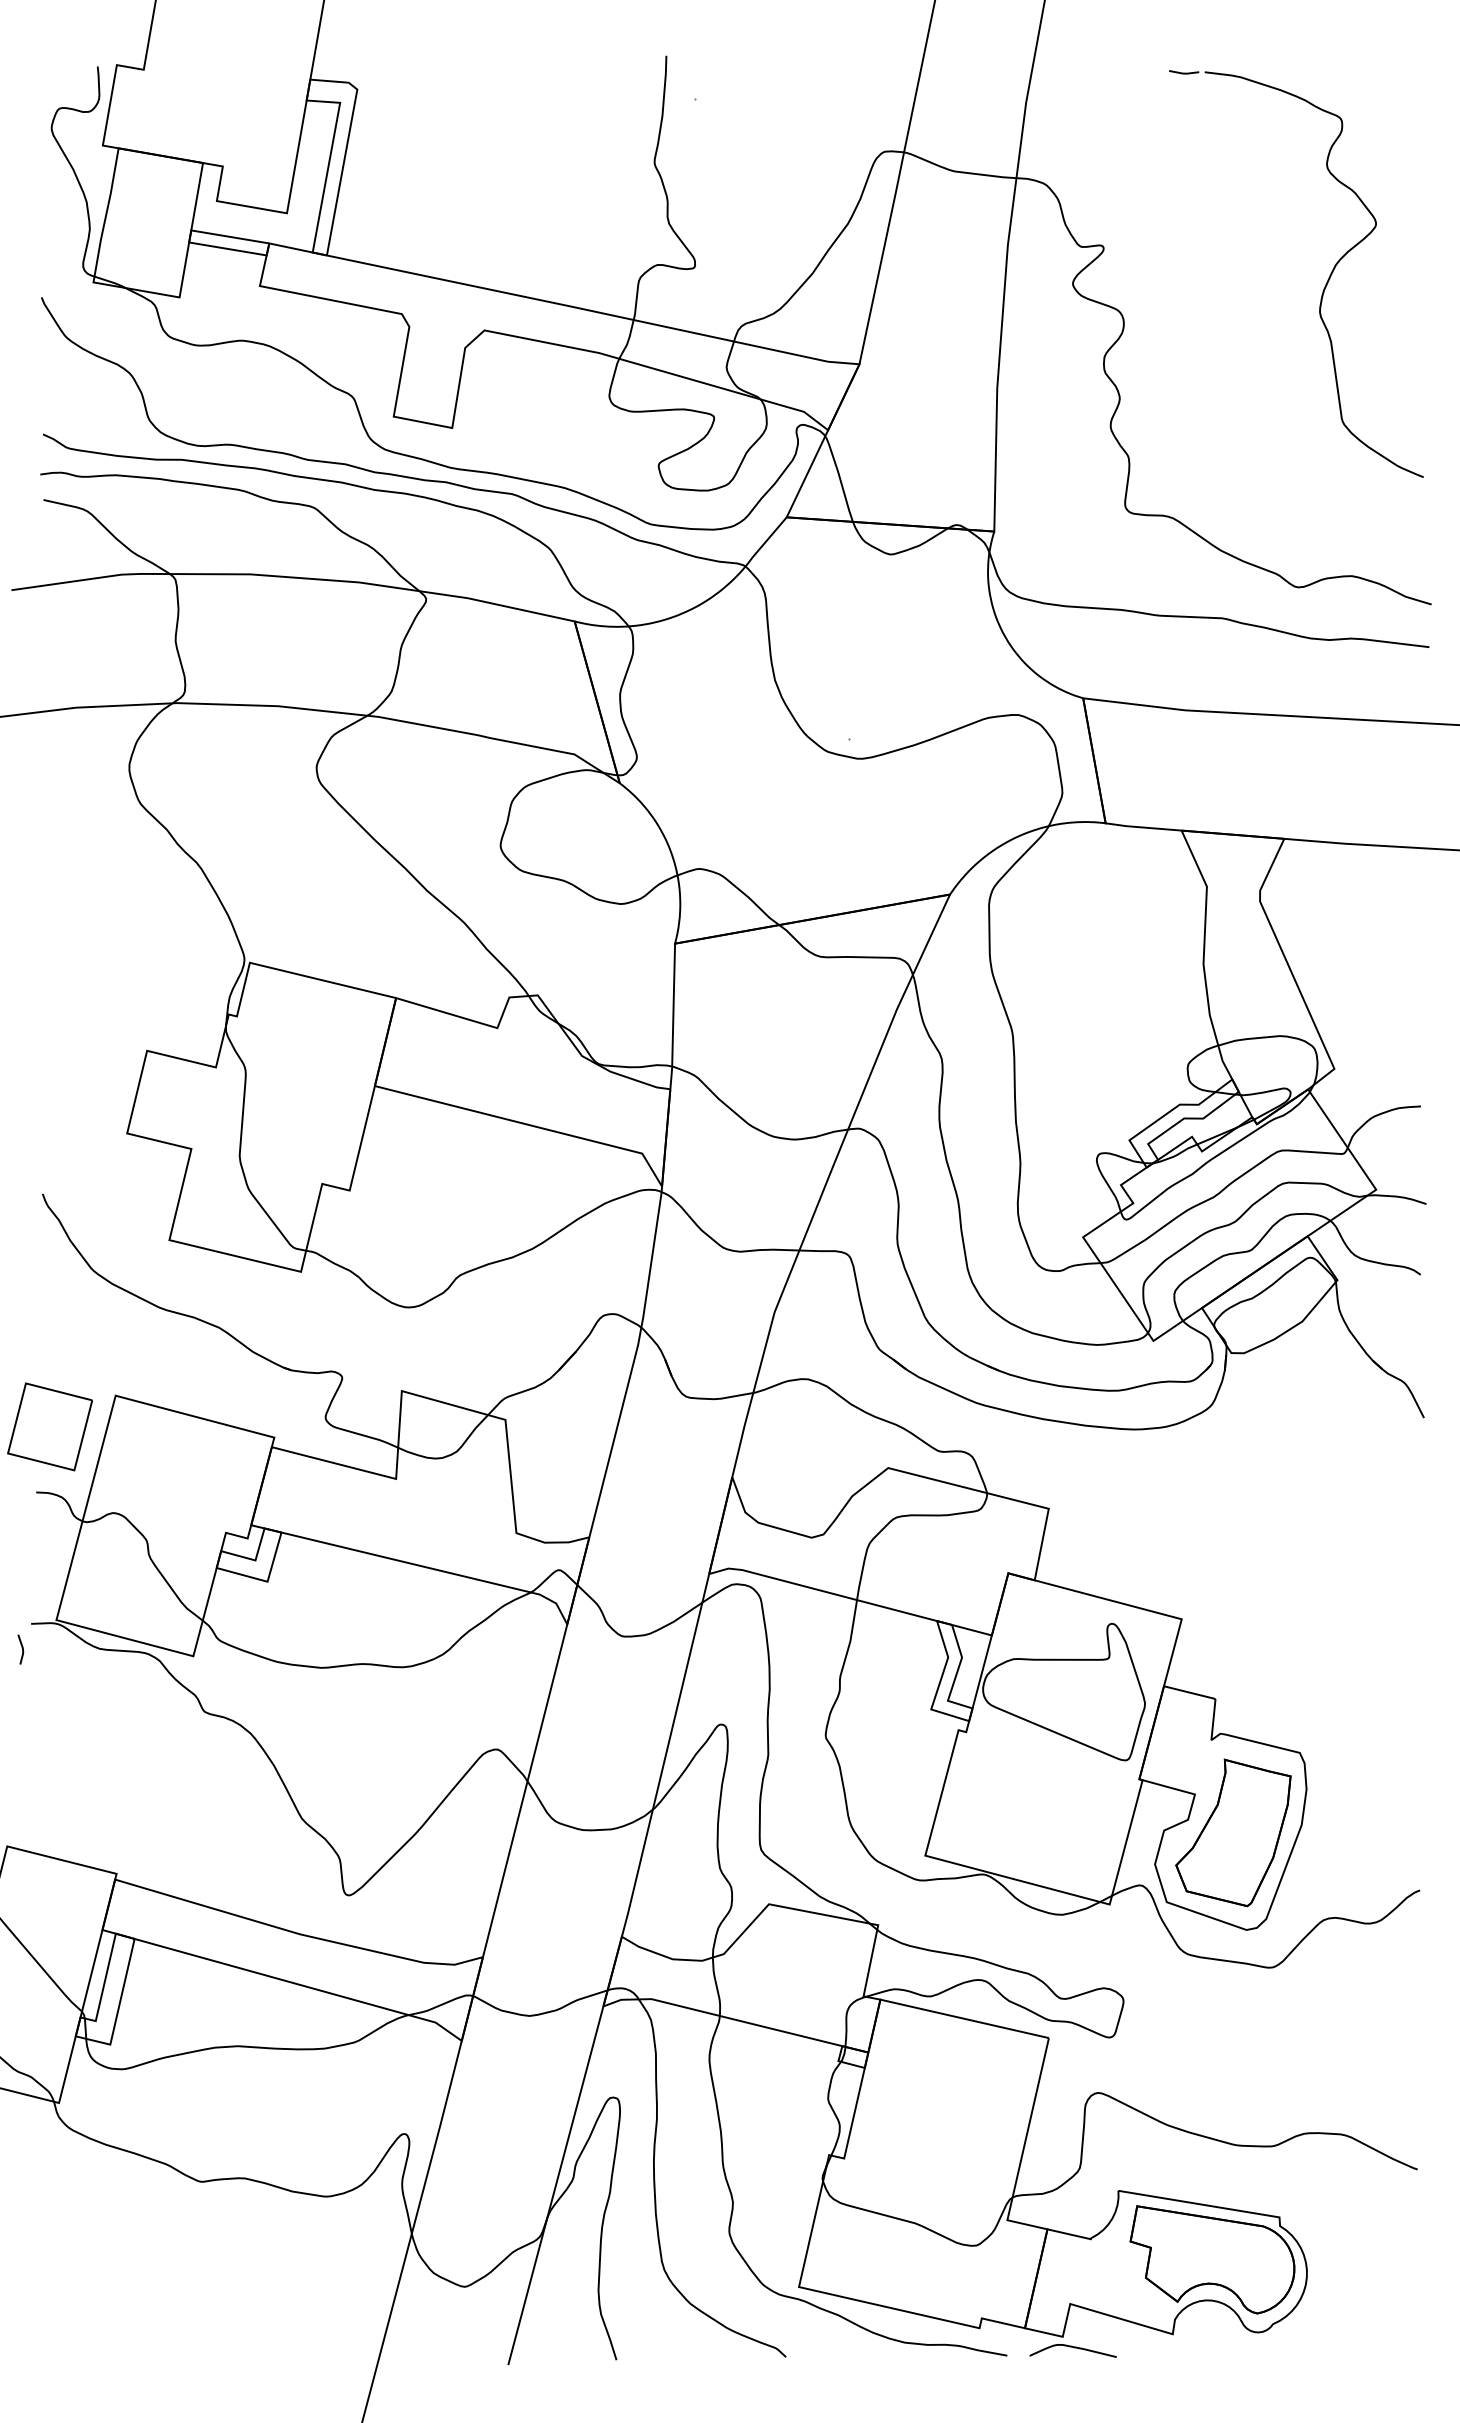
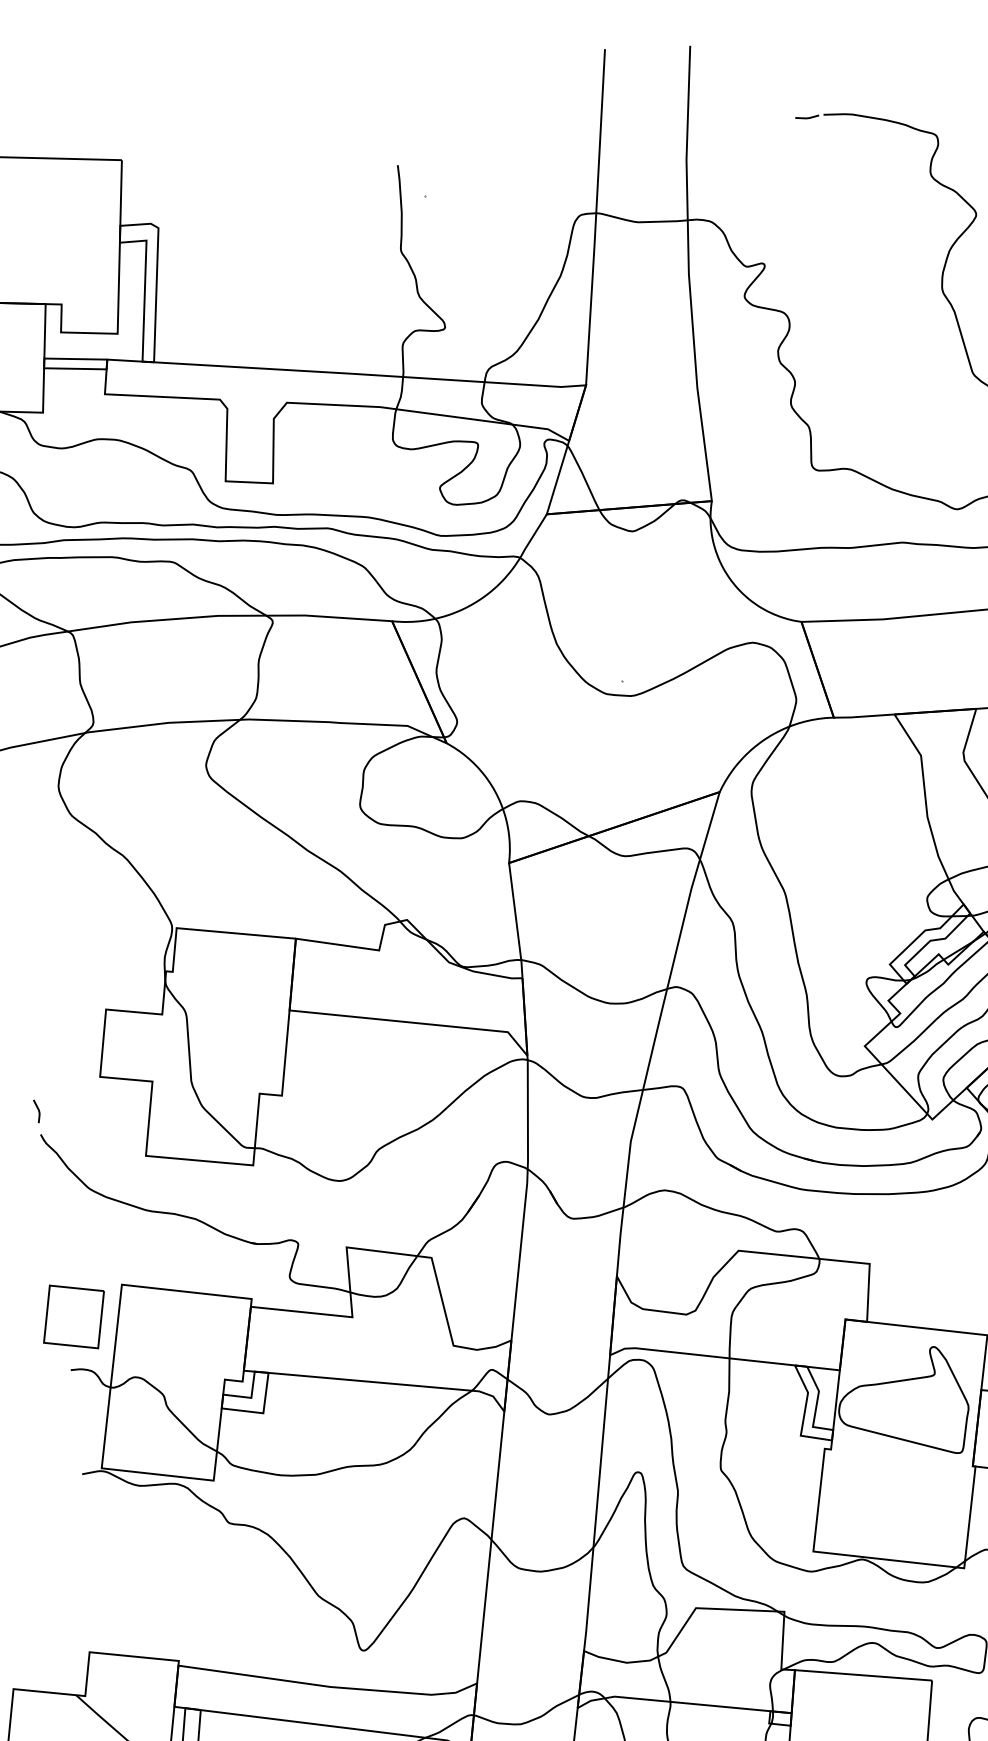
line: (22, 1649) -> (38, 1111), moved

